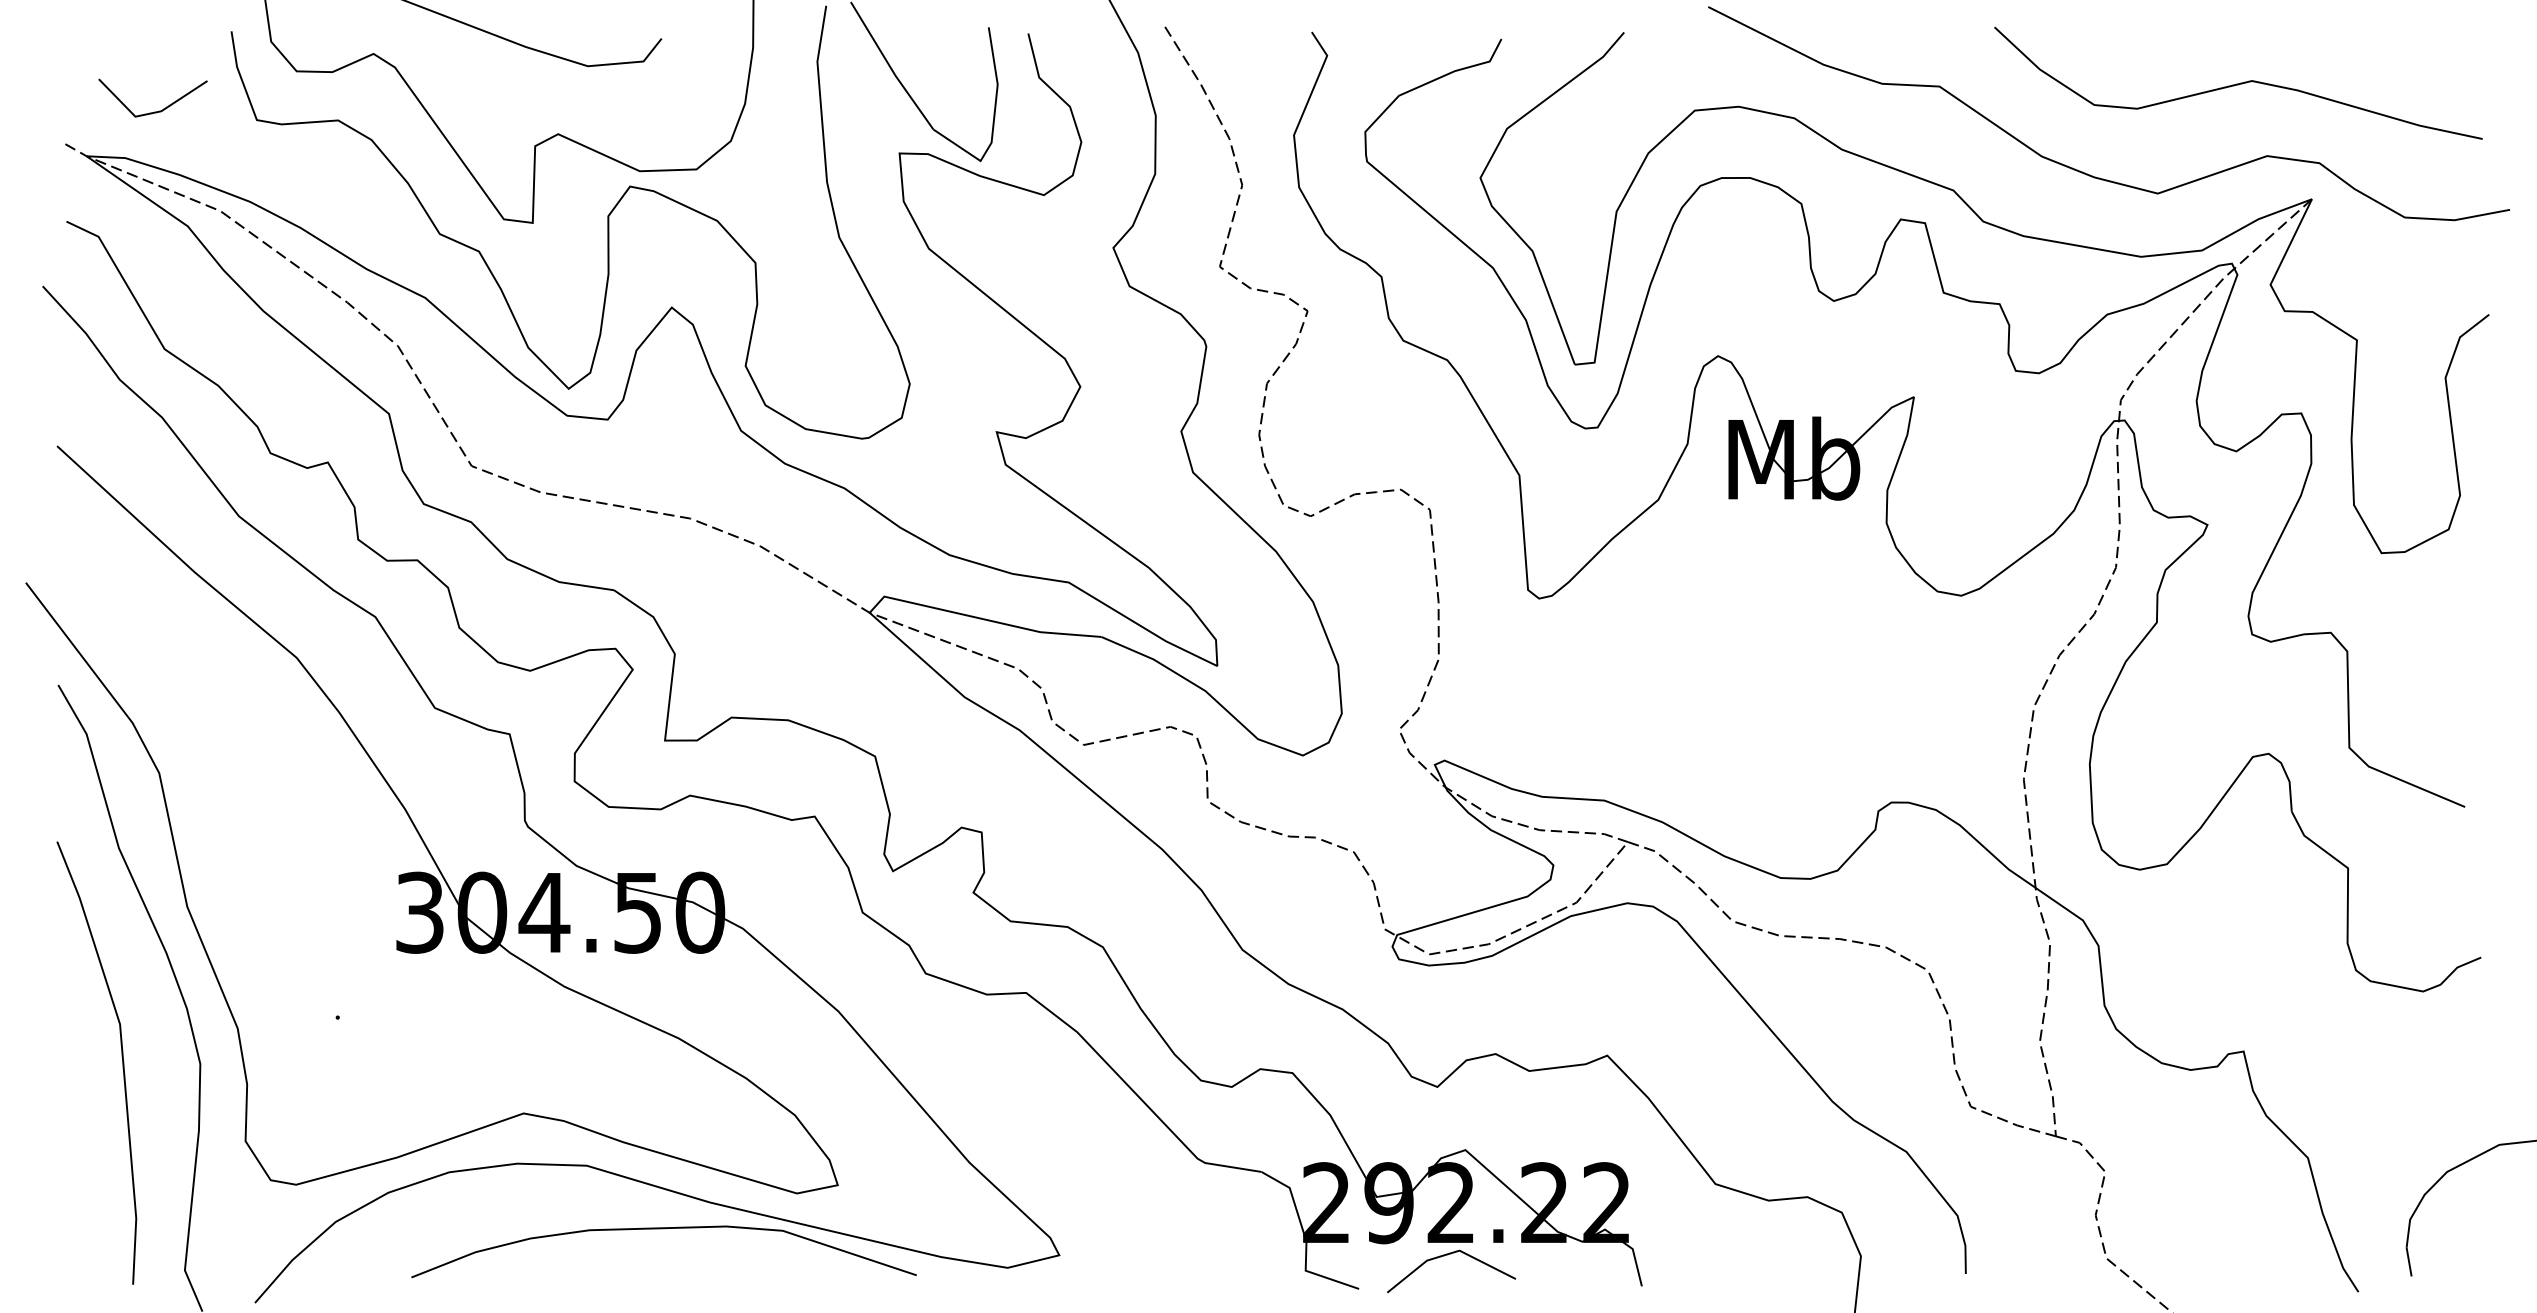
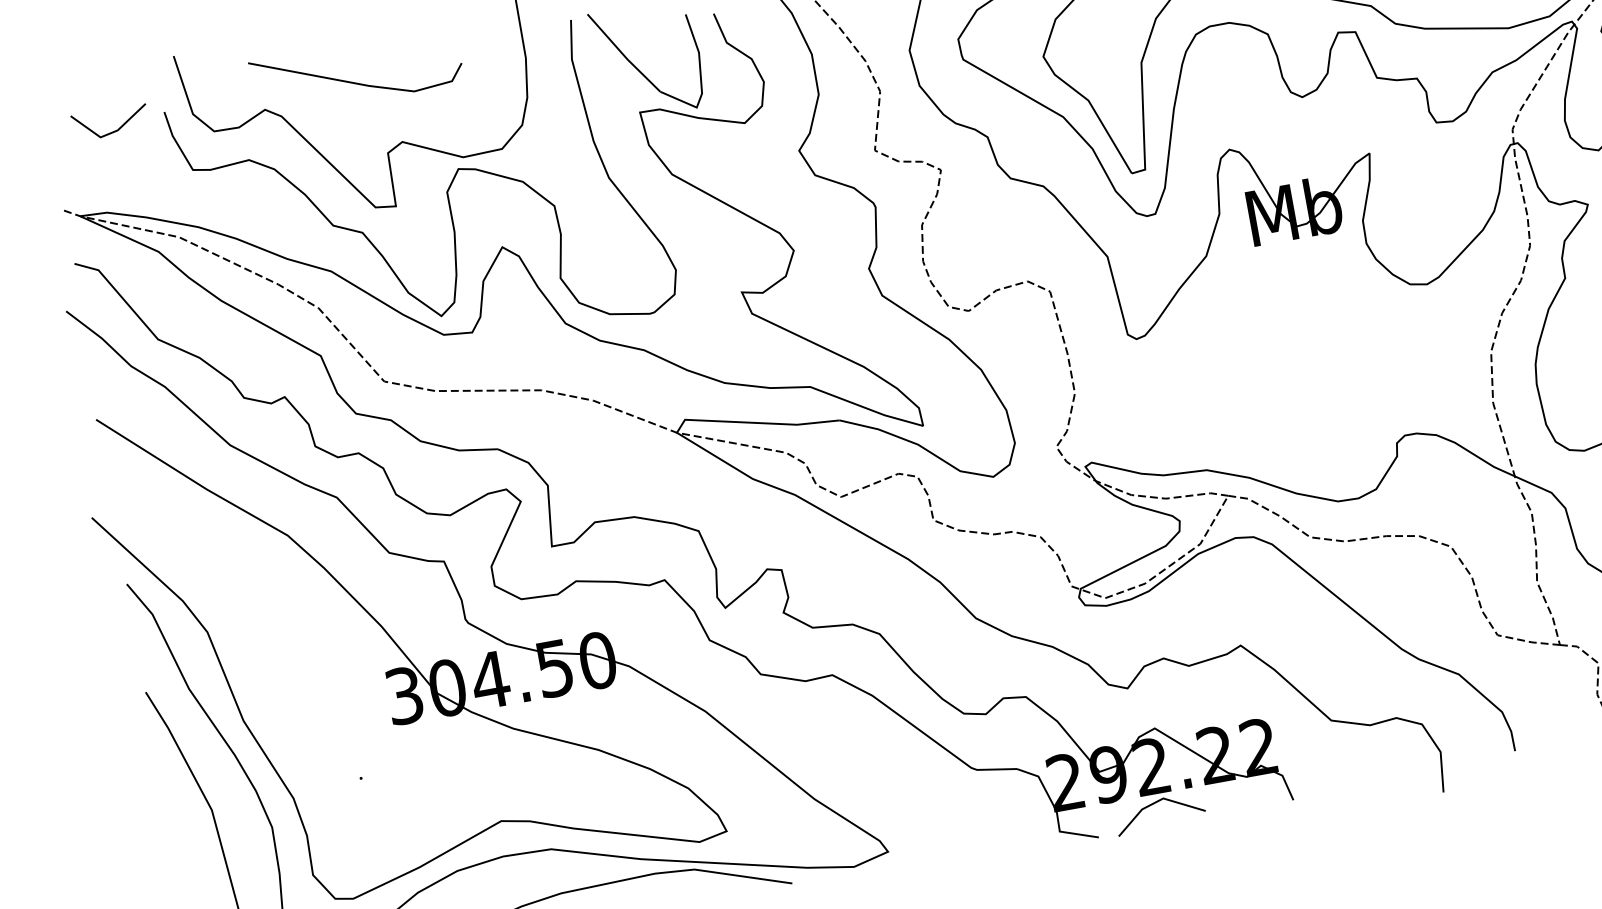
line: (154, 111) -> (113, 131), moved

